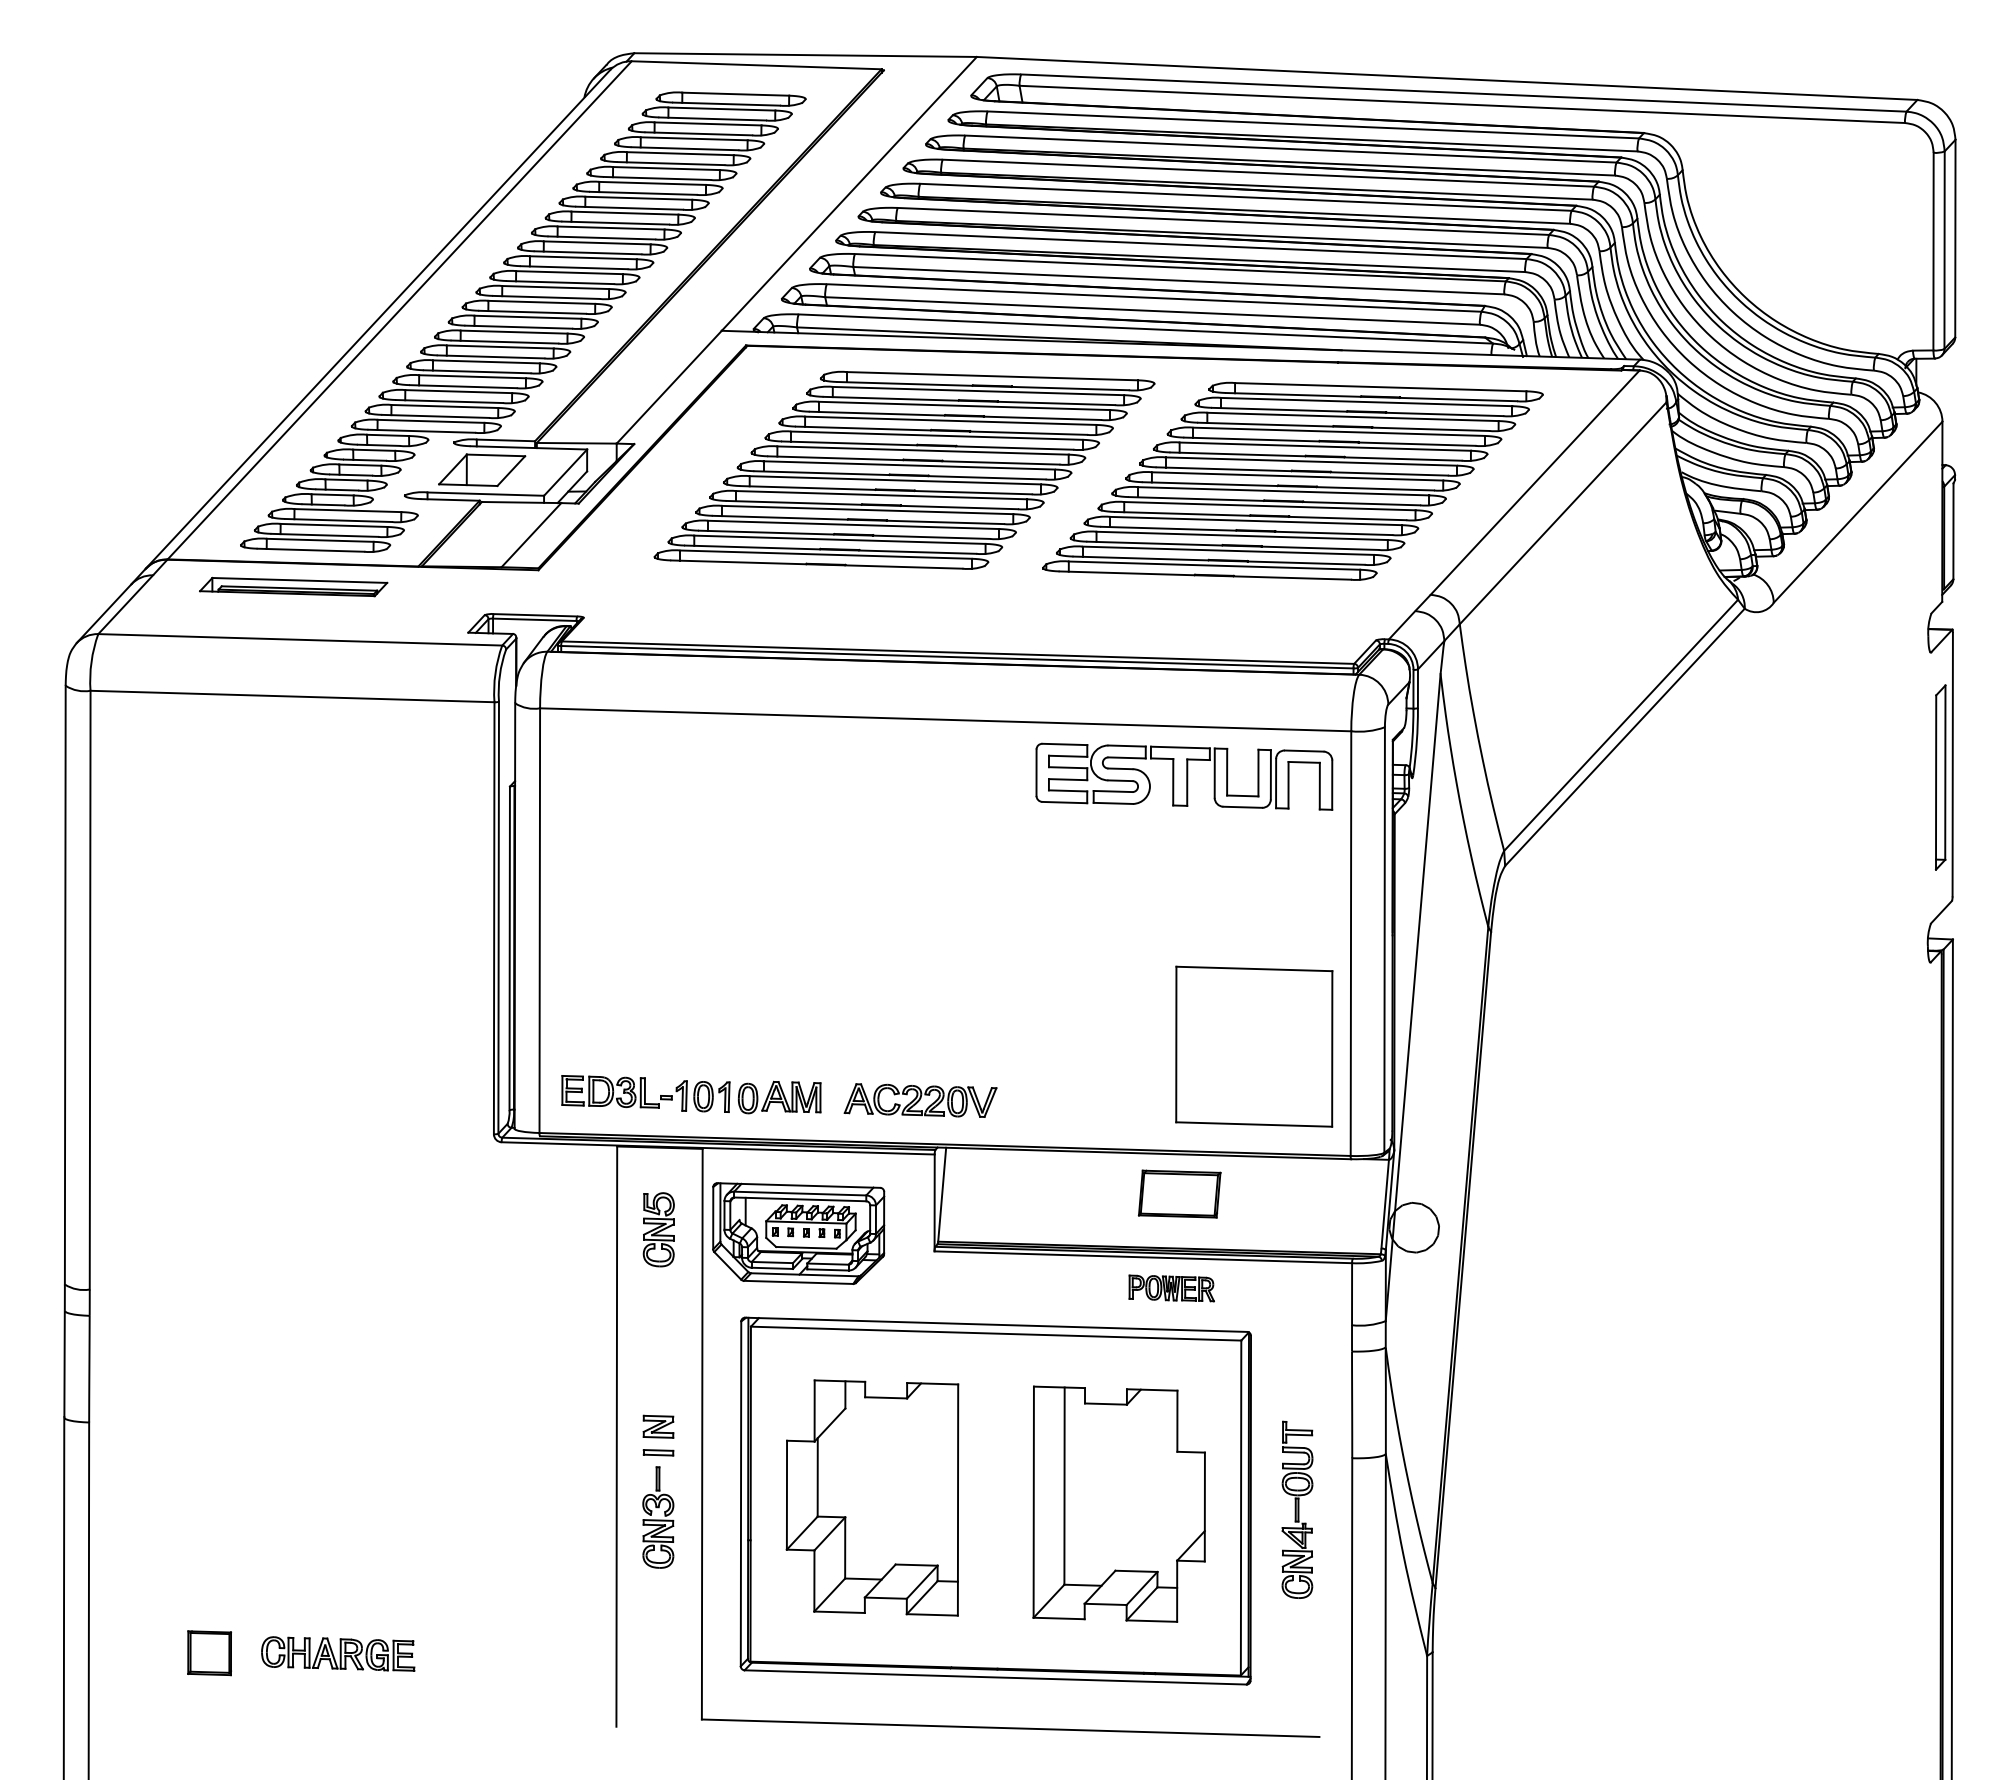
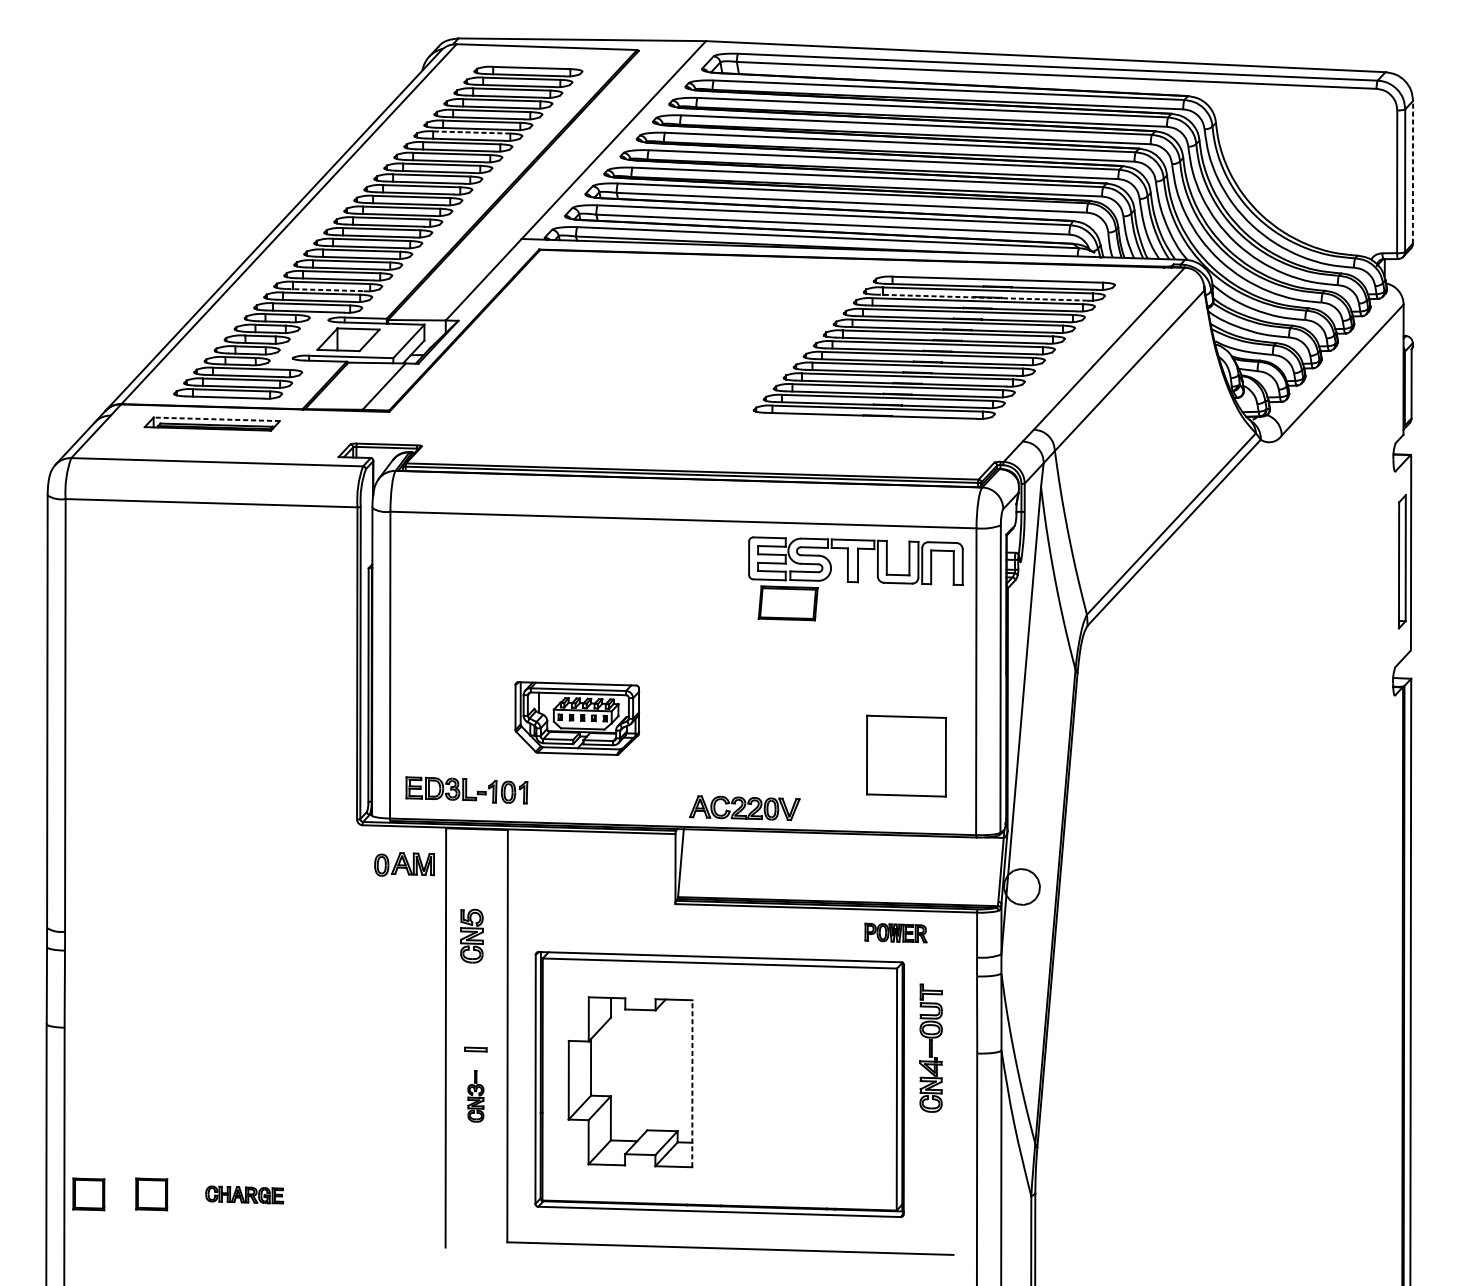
line: (652, 183) -> (471, 132), solid -> dashed
line: (1955, 238) -> (1413, 172), solid -> dashed
line: (449, 401) -> (324, 290), solid -> dashed
line: (1357, 411) -> (981, 297), solid -> dashed
part: (904, 469) -> (653, 339), removed
line: (299, 580) -> (216, 419), solid -> dashed
part: (1254, 1046) -> (906, 756), size x0.7
part: (779, 1097) -> (404, 864), moved
part: (920, 1100) -> (744, 808), moved
part: (1179, 1193) -> (788, 602), moved
part: (658, 1229) -> (471, 935), moved
part: (798, 1233) -> (577, 718), moved
part: (1171, 1288) -> (895, 933), moved
part: (658, 1426) -> (475, 1030), removed
line: (958, 1500) -> (692, 1084), solid -> dashed
part: (1118, 1503) -> (808, 1086), removed
part: (1297, 1509) -> (931, 1047), moved
part: (658, 1517) -> (475, 1096), size x0.7
part: (122, 1653) -> (88, 1194), added
part: (338, 1653) -> (244, 1194), size x0.7

